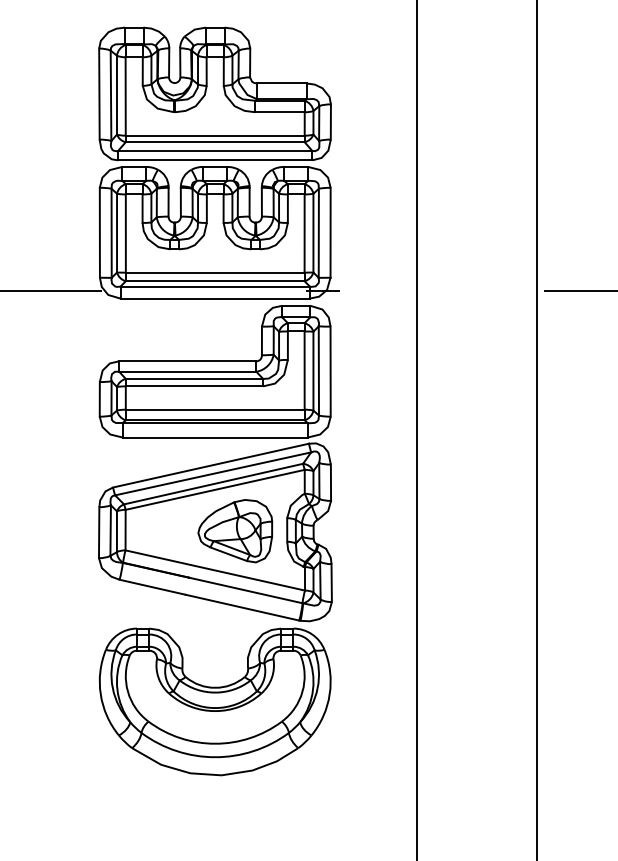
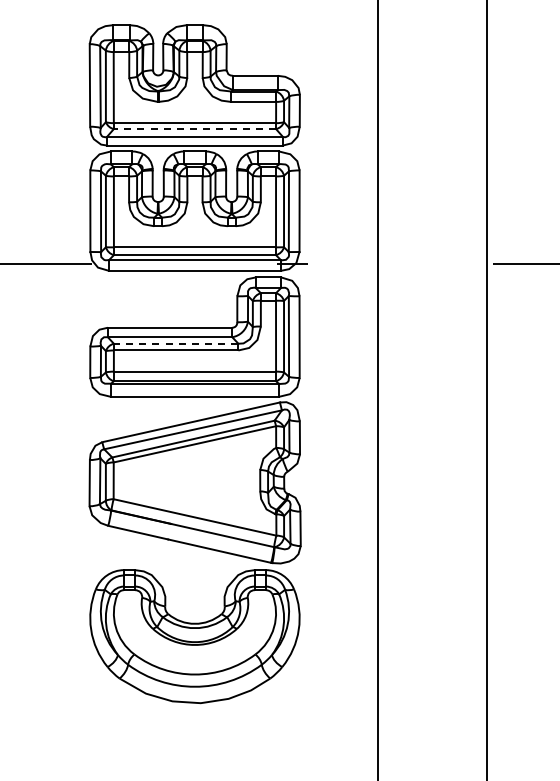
line: (214, 142) -> (194, 129), solid -> dashed
line: (193, 378) -> (175, 343), solid -> dashed
part: (234, 530) -> (212, 481), removed

